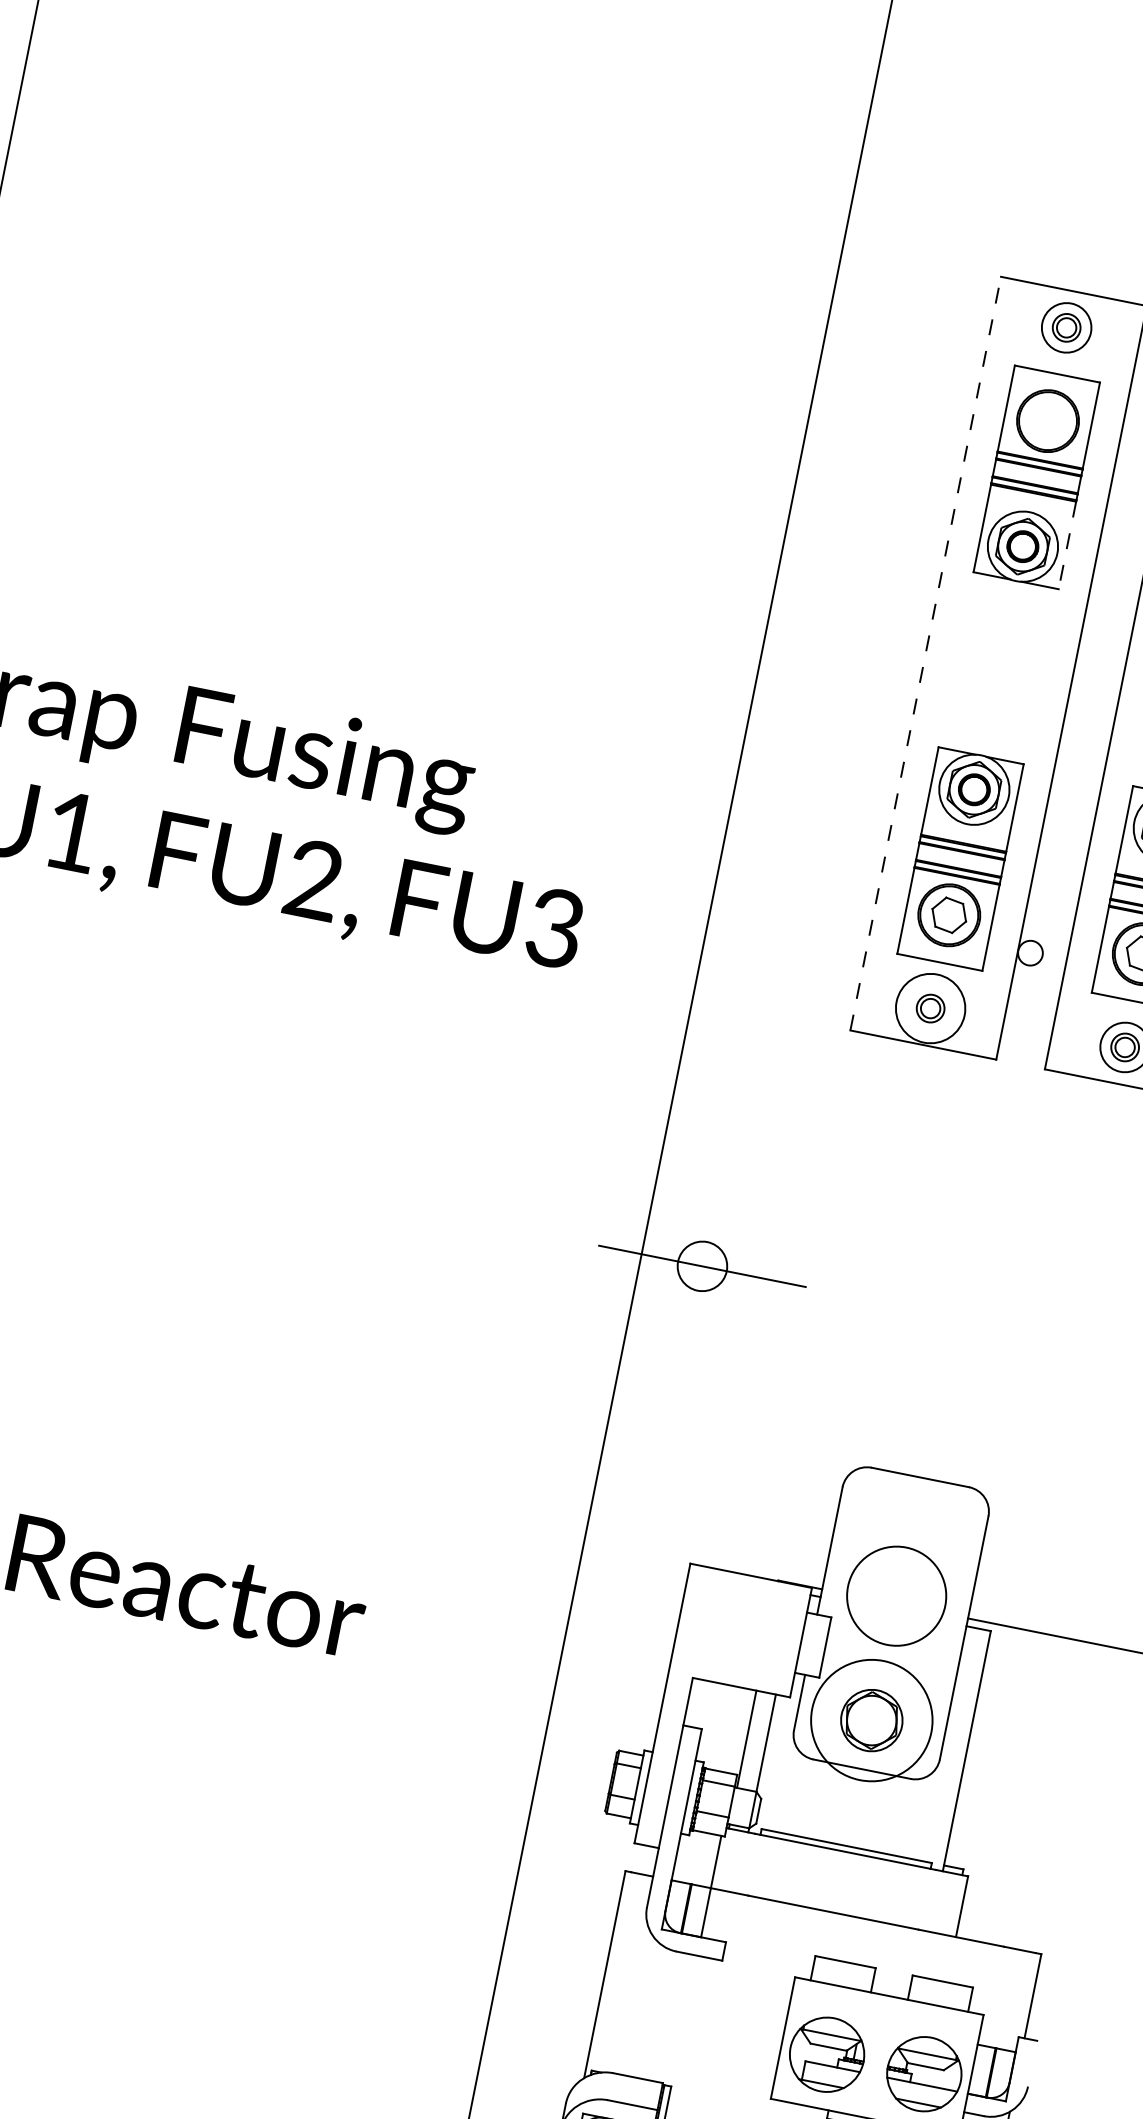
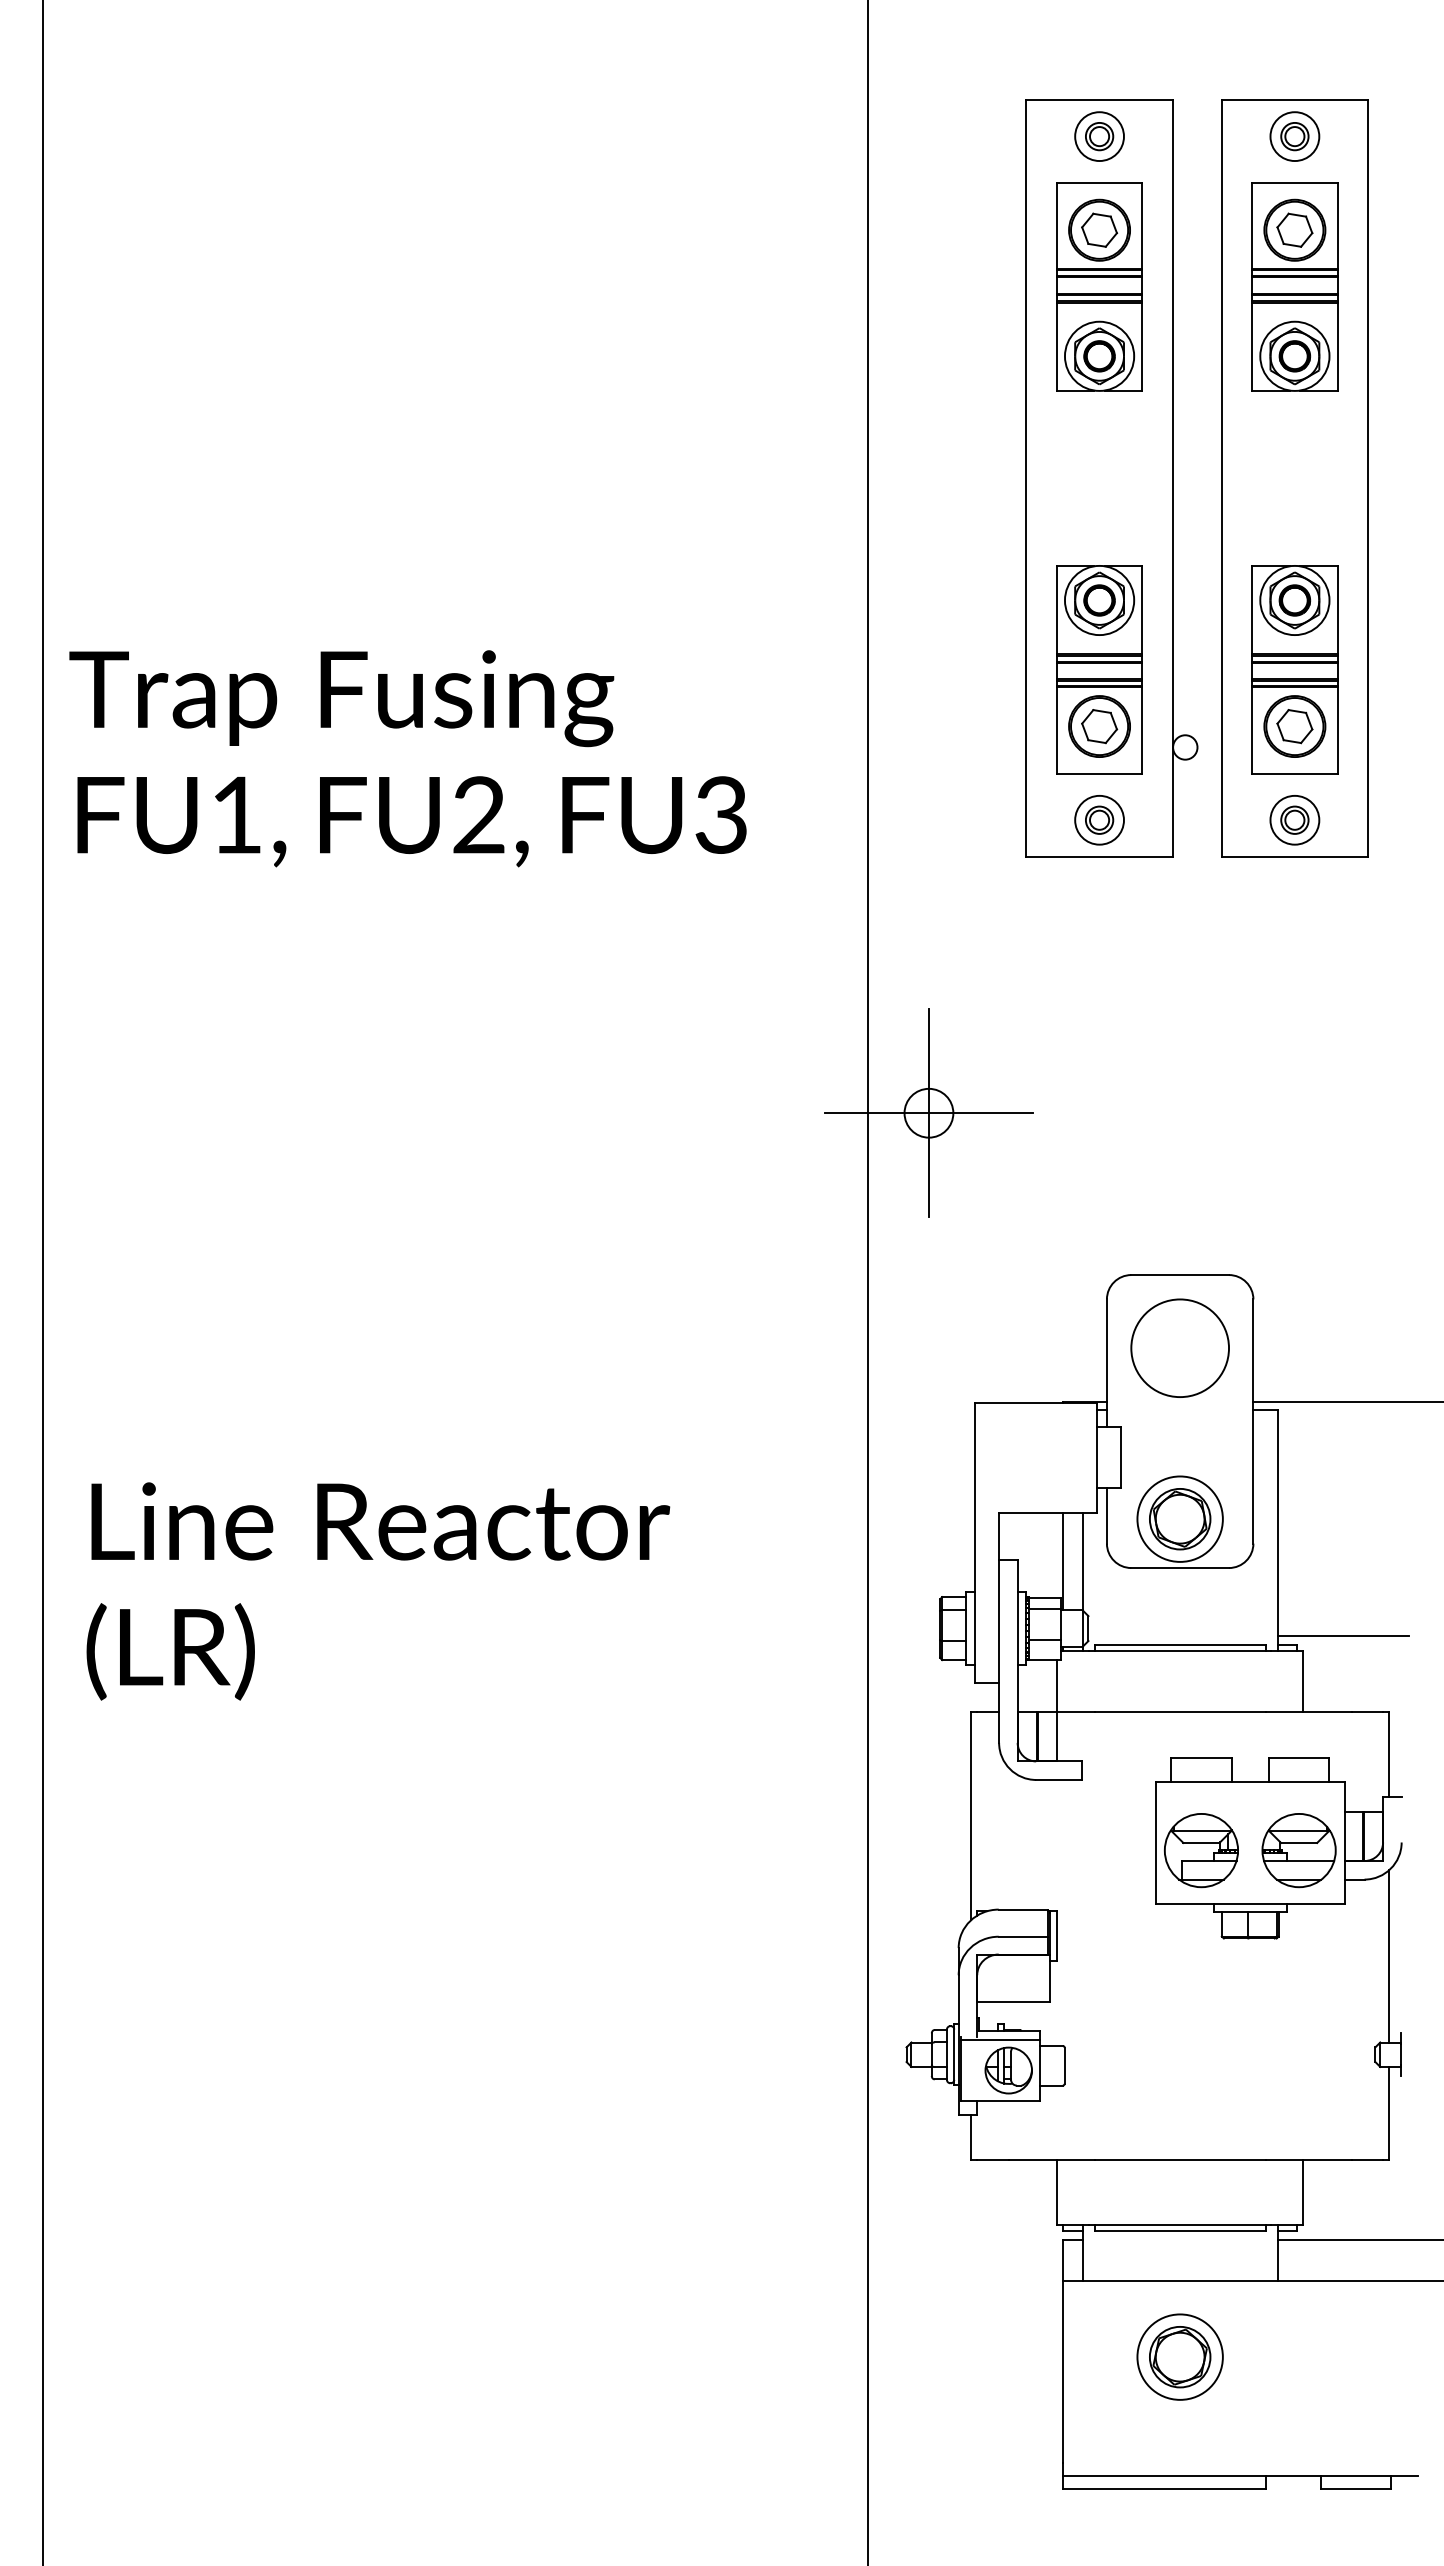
part: (1048, 420) -> (1099, 229), added
line: (1067, 545) -> (1142, 346), dashed -> solid
line: (926, 652) -> (1026, 477), dashed -> solid
circle: (930, 1007) -> (1099, 819), size x0.71
line: (701, 1266) -> (928, 1113), added
circle: (896, 1595) -> (1179, 1347), moved
circle: (871, 1719) -> (1179, 1518), size x0.71
line: (1010, 1869) -> (1342, 1636), added

